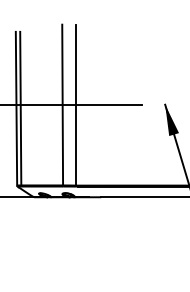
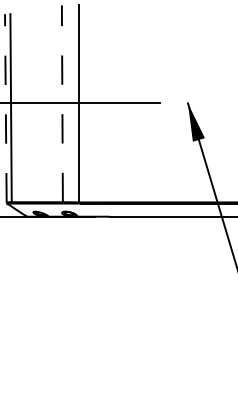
line: (62, 104) -> (62, 103), solid -> dashed
line: (16, 108) -> (5, 107), solid -> dashed

